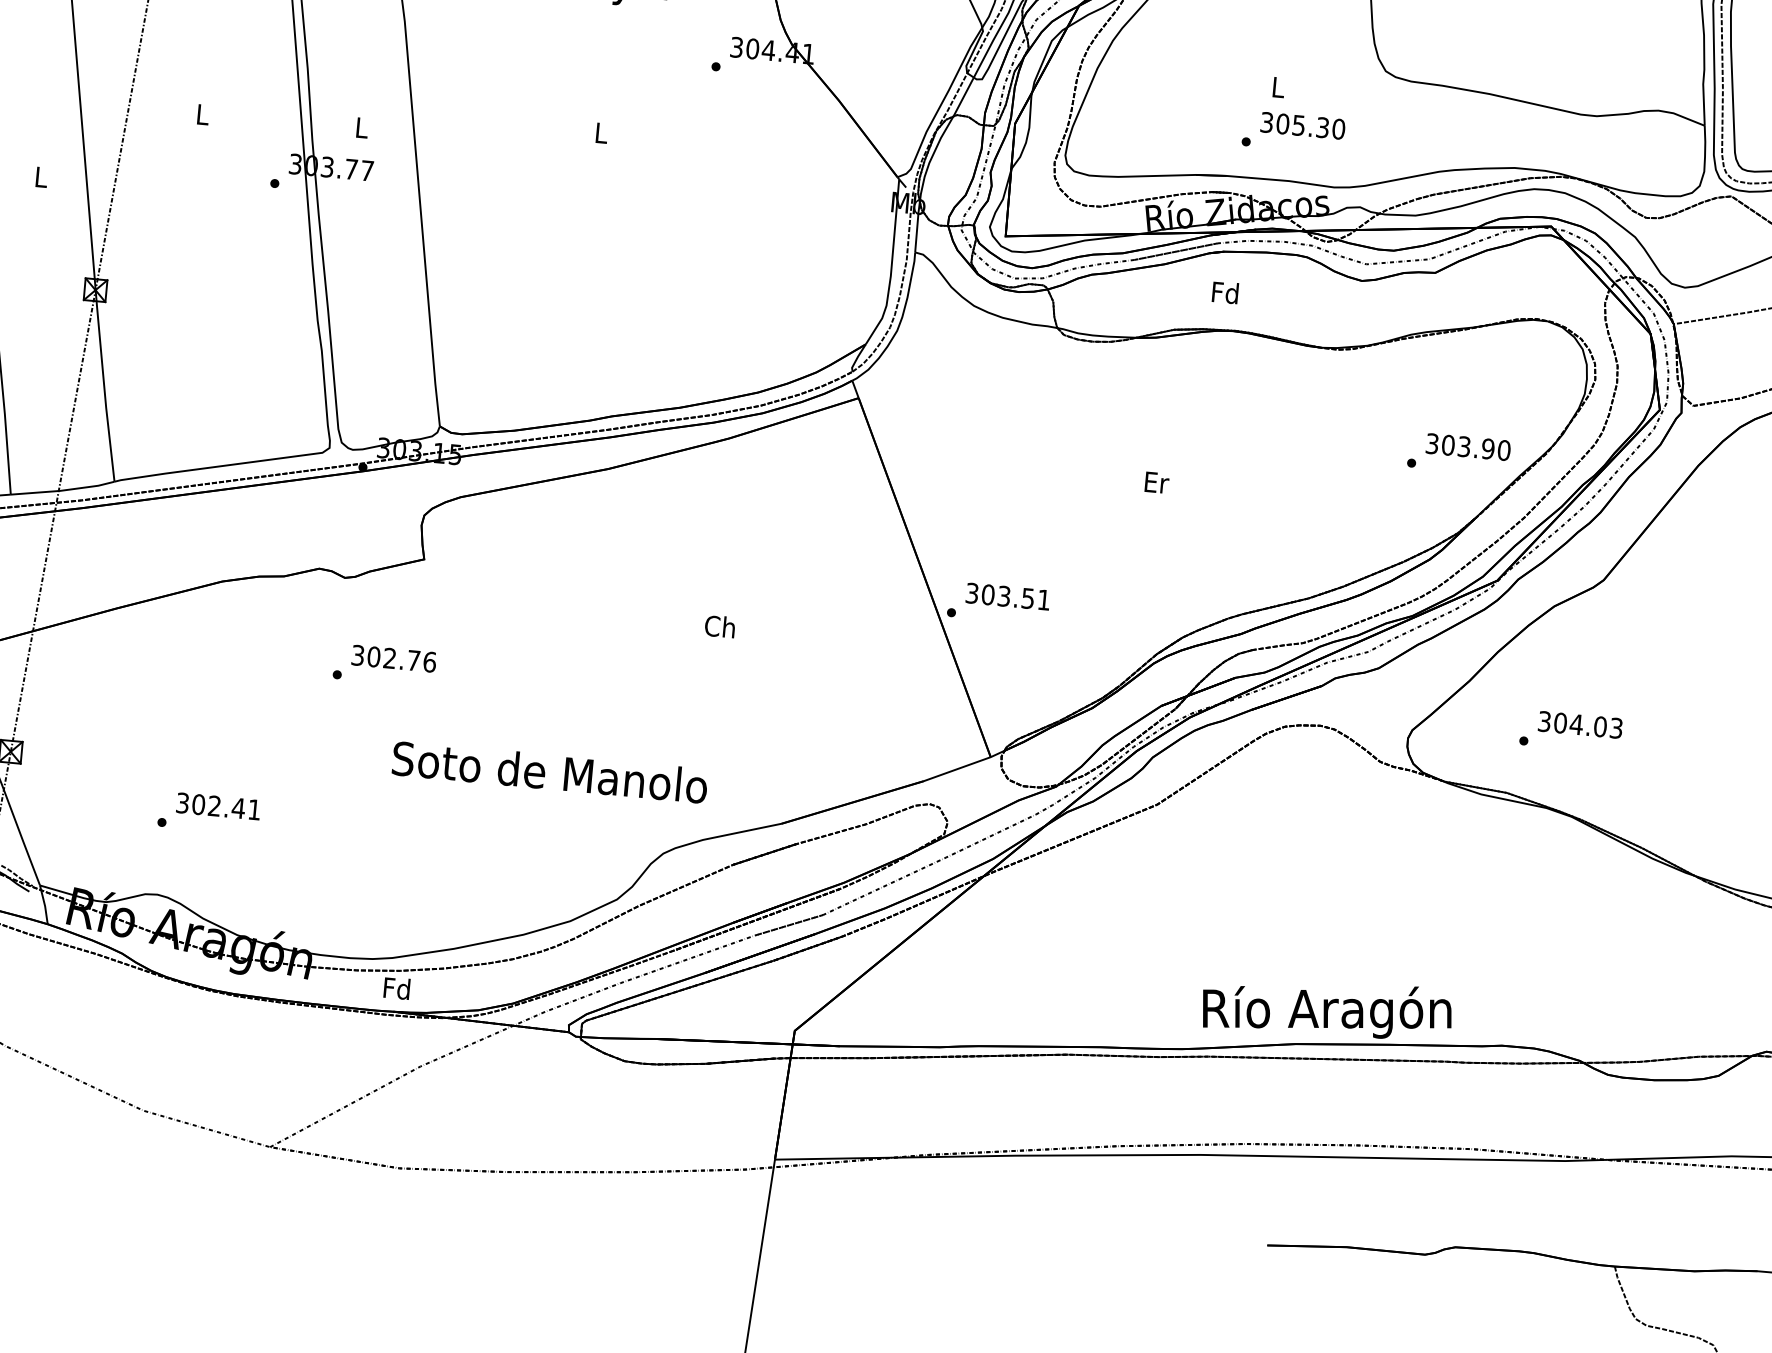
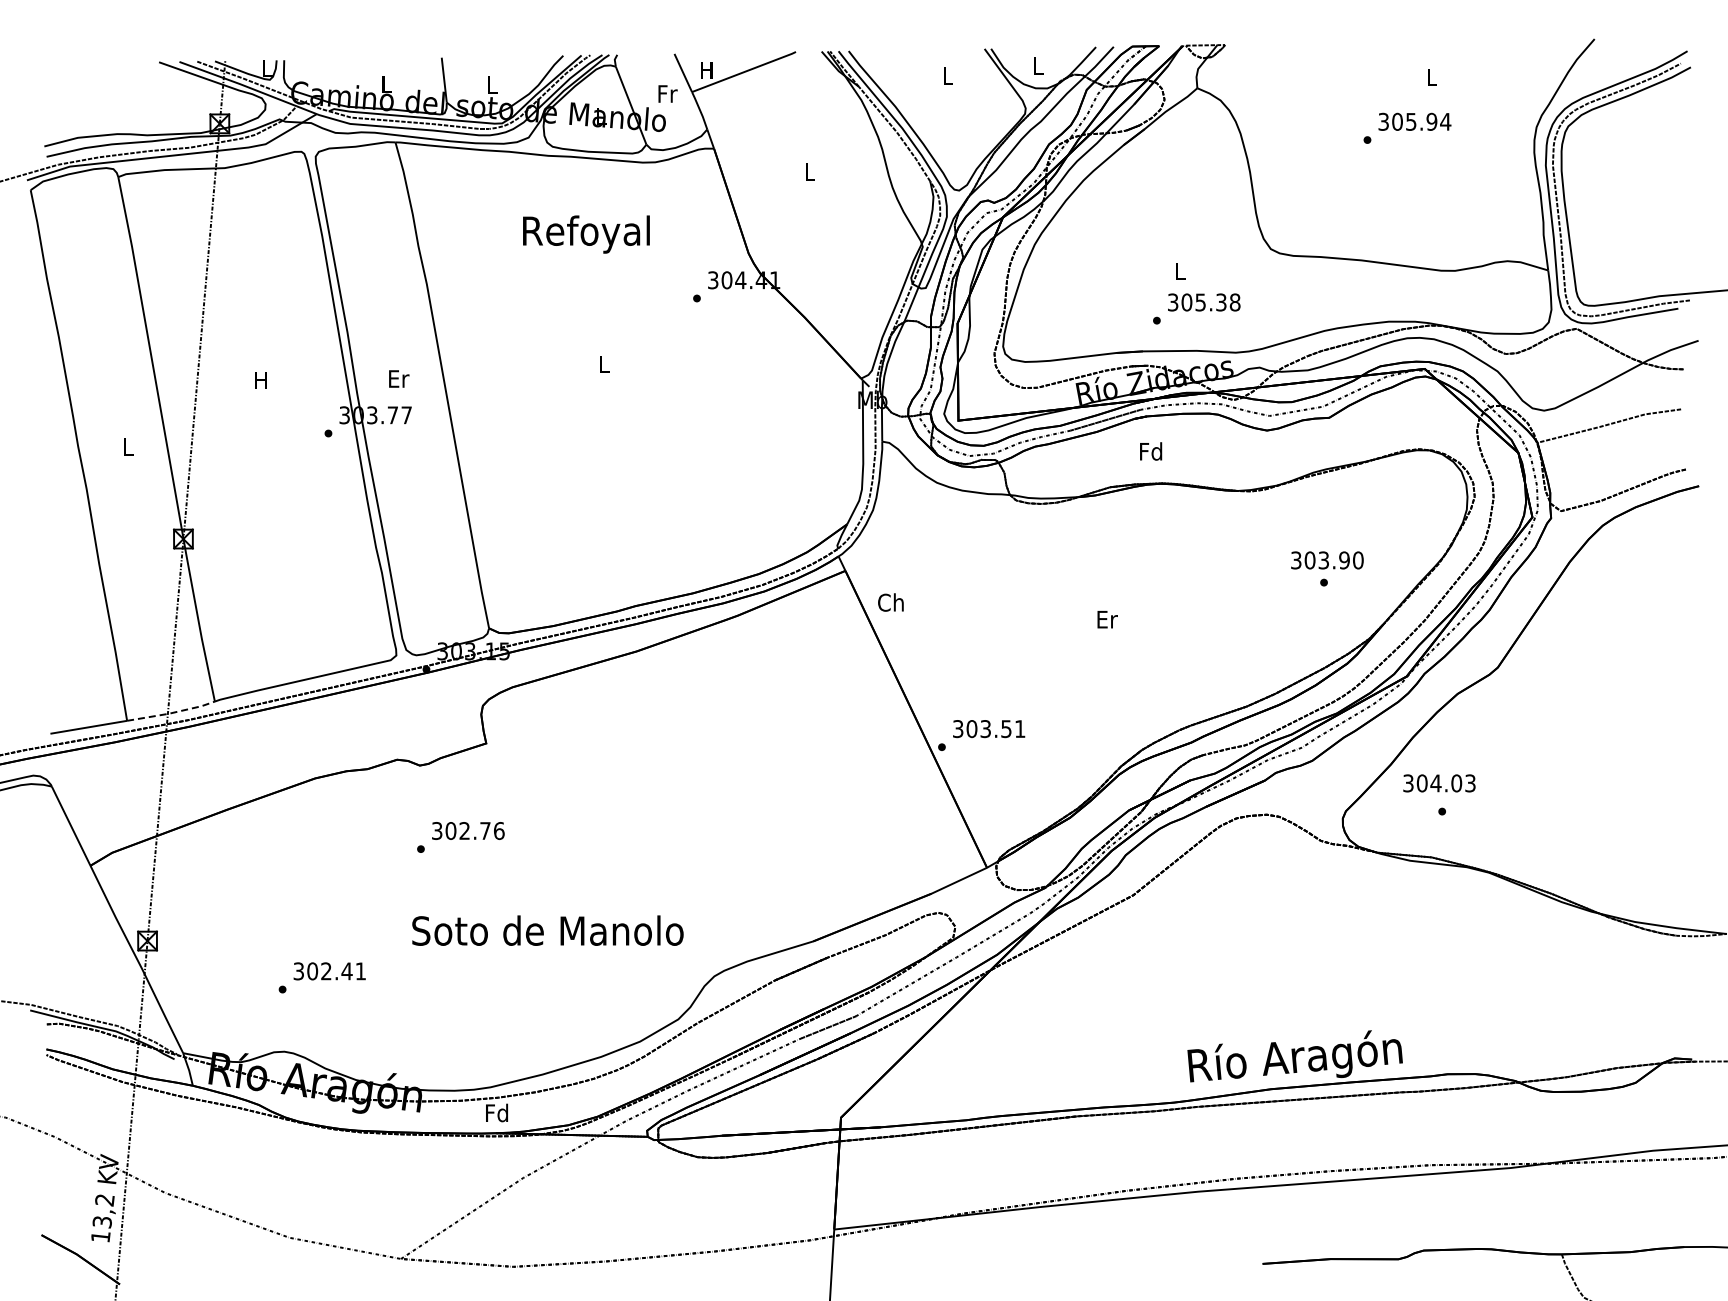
text: (201, 114) -> (260, 380), L -> H
text: (362, 127) -> (399, 378), L -> Er
text: (1338, 129) -> (1234, 302), 305.30 -> 305.38
text: (1468, 447) -> (1327, 560), moved
line: (62, 490) -> (171, 713), solid -> dashed
text: (719, 626) -> (890, 602), moved
text: (1580, 725) -> (1439, 783), moved
text: (549, 771) -> (547, 930), moved

